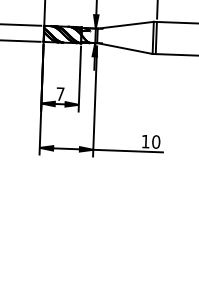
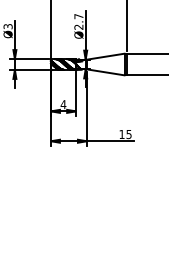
text: (60, 93) -> (63, 104), 7 -> 4
text: (155, 140) -> (128, 133), 10 -> 15

